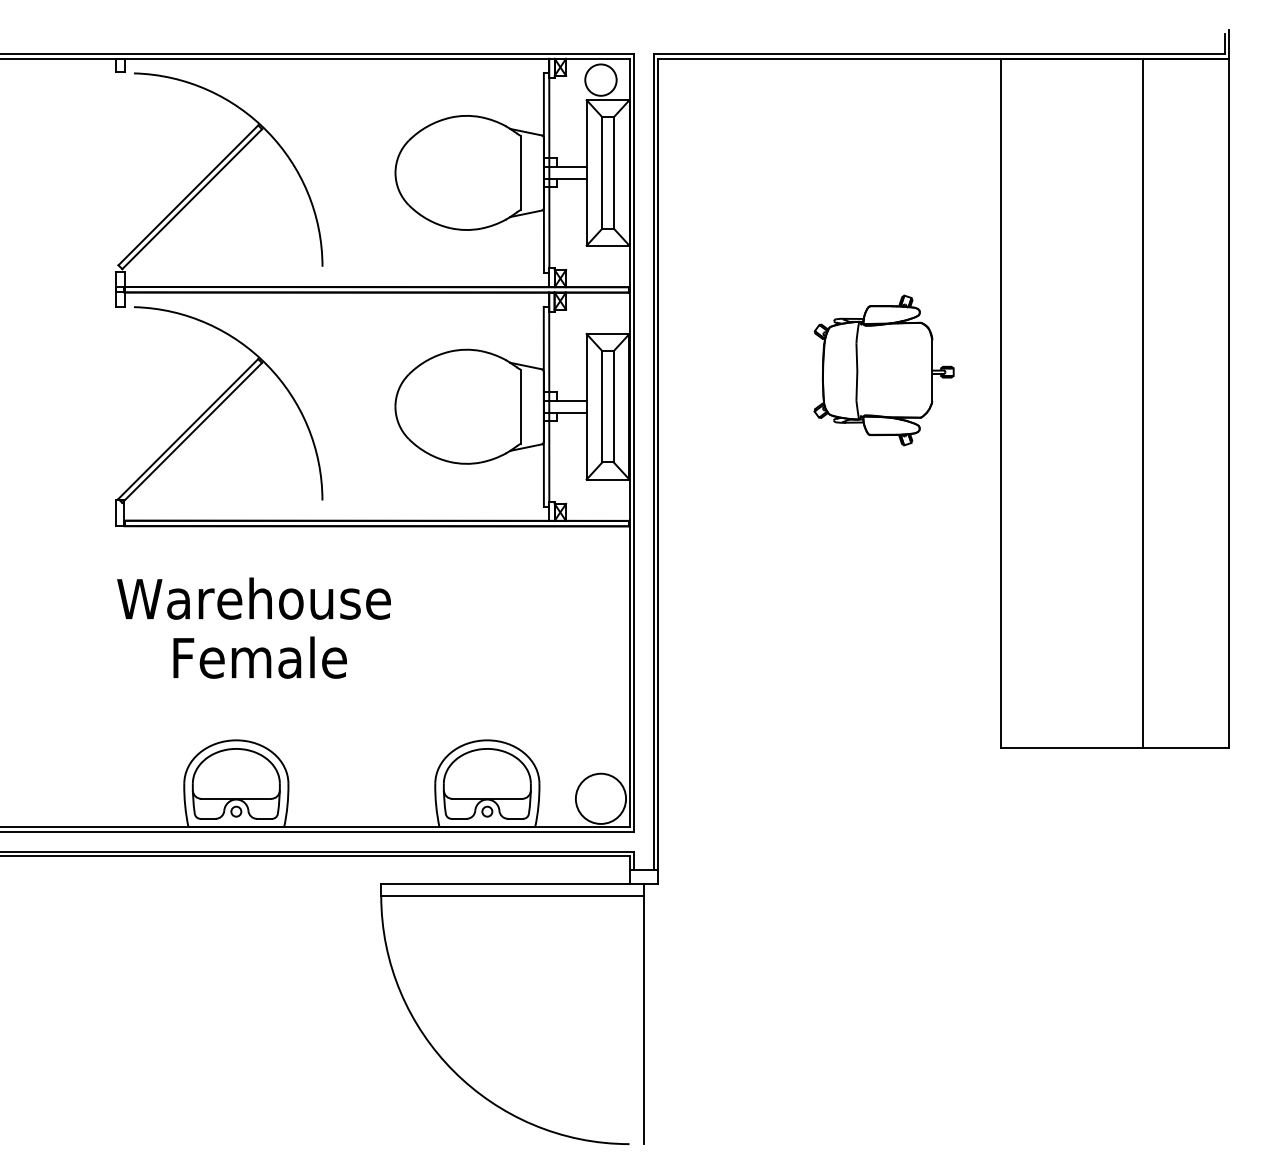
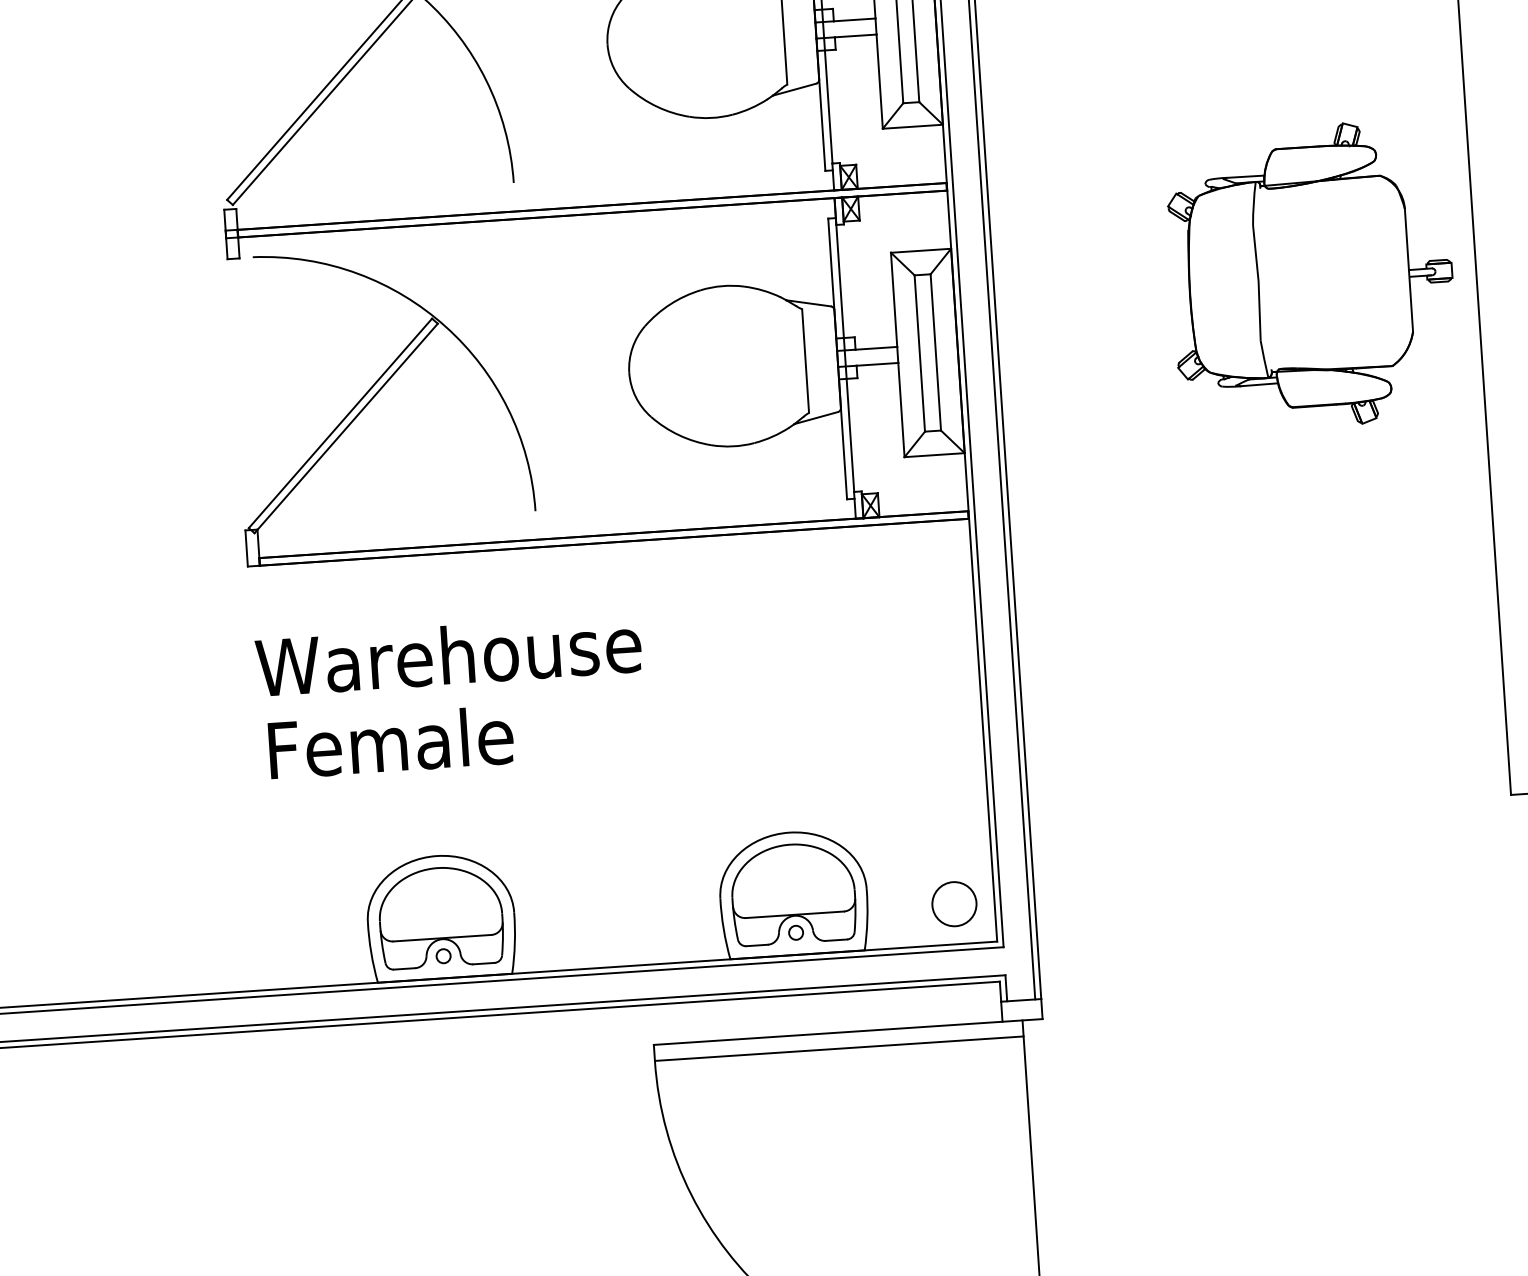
part: (883, 370) -> (1311, 276), size x1.43
text: (259, 657) -> (390, 742), moved
circle: (600, 798) -> (953, 903), size x0.62

